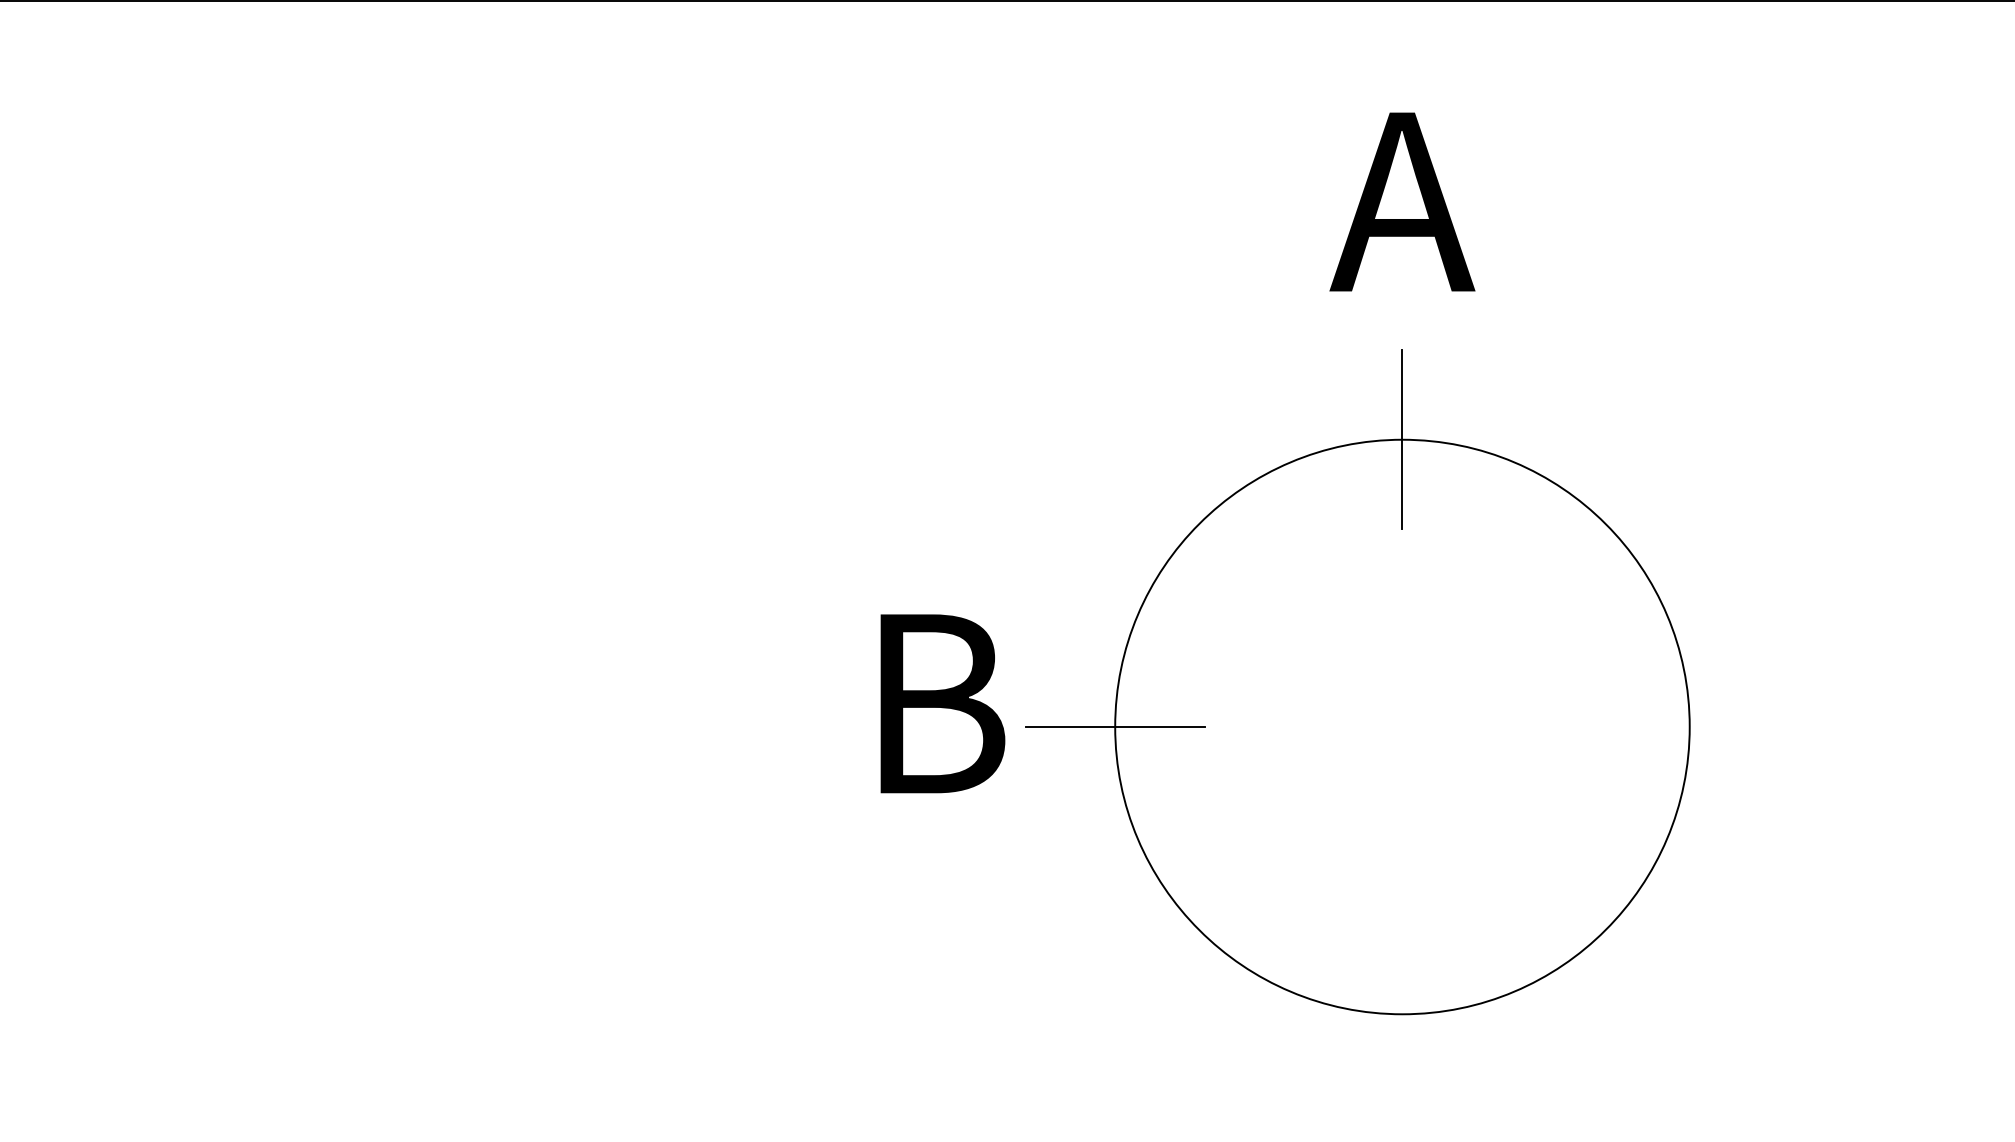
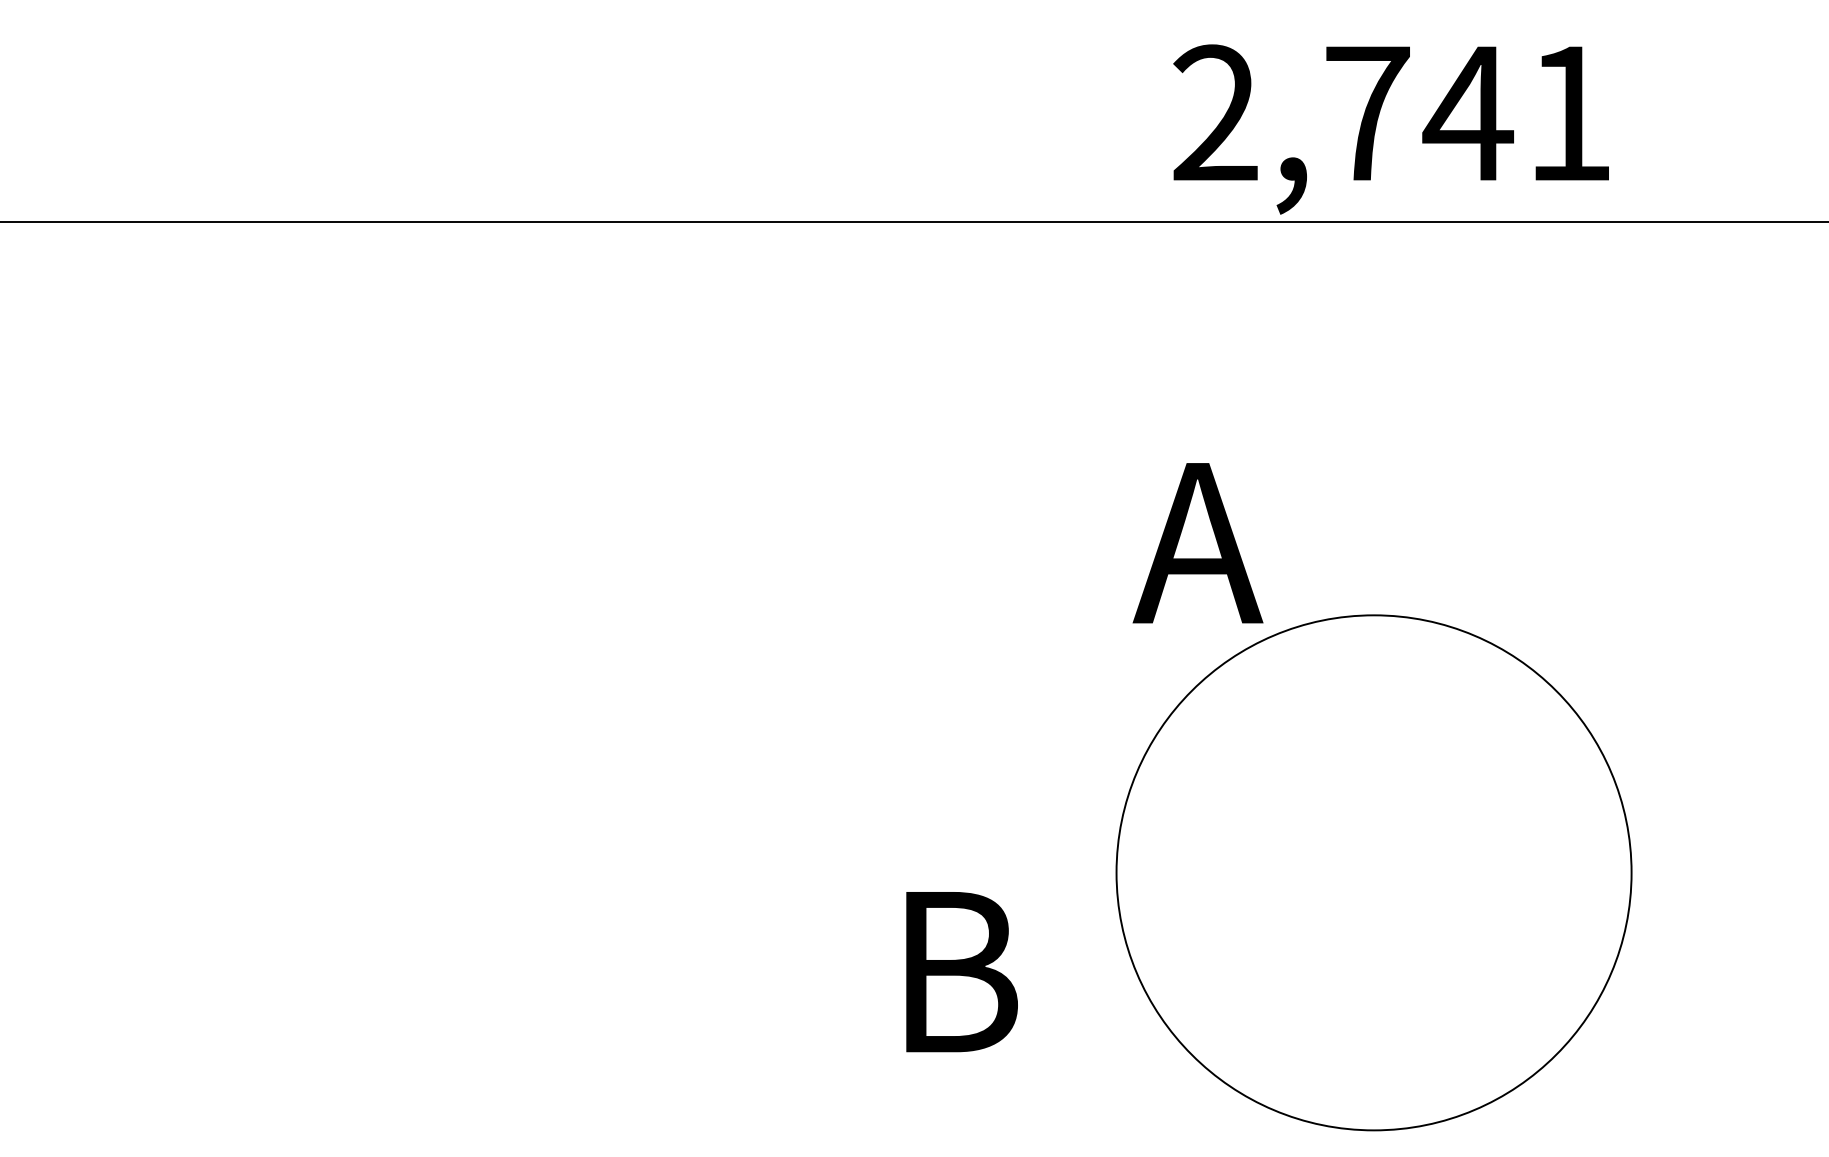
text: (1401, 202) -> (1197, 543), moved
line: (1402, 439) -> (1374, 615), removed
text: (942, 704) -> (961, 972), moved
line: (1115, 726) -> (1116, 872), removed

